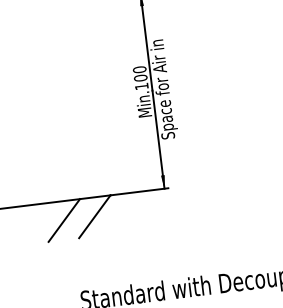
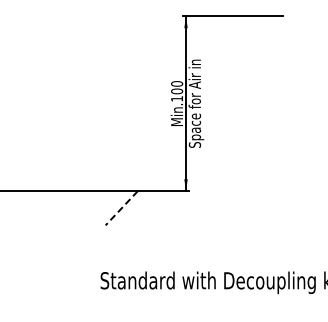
line: (94, 217) -> (121, 208), solid -> dashed
line: (64, 220) -> (94, 208), removed

